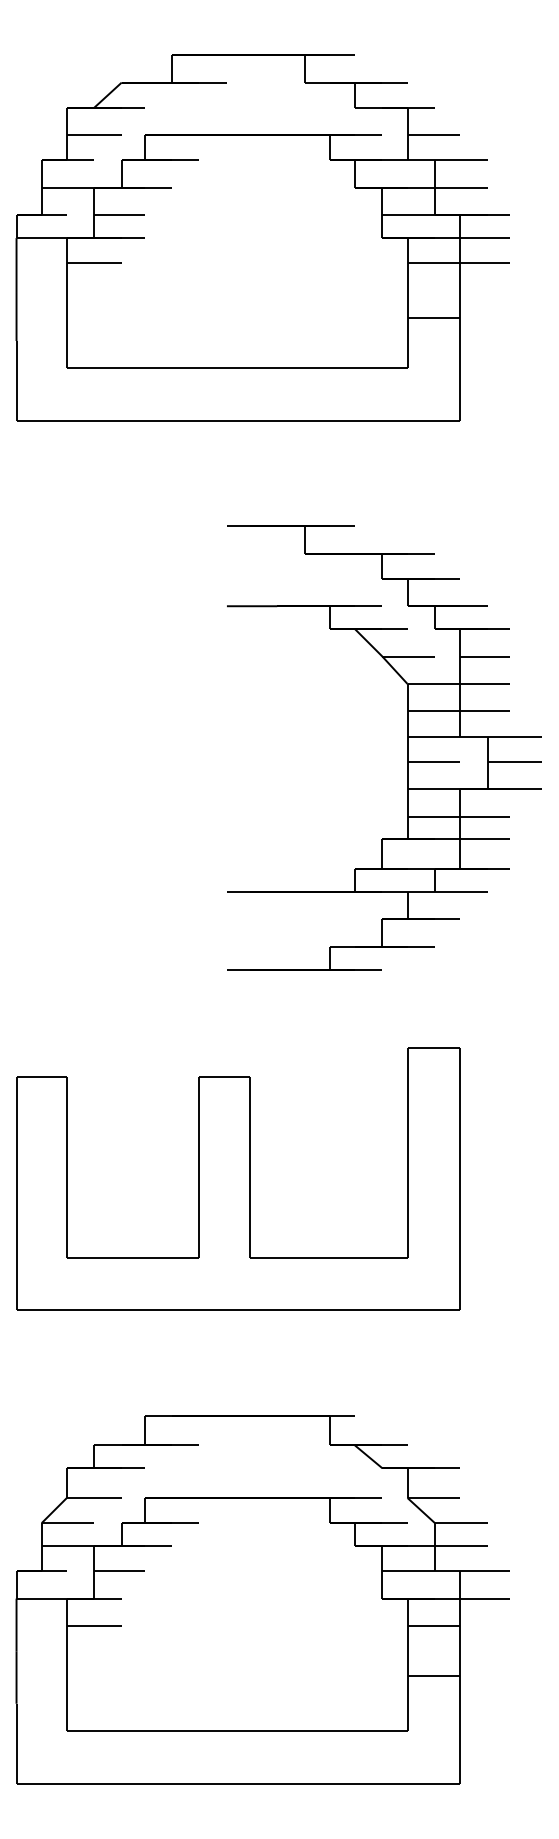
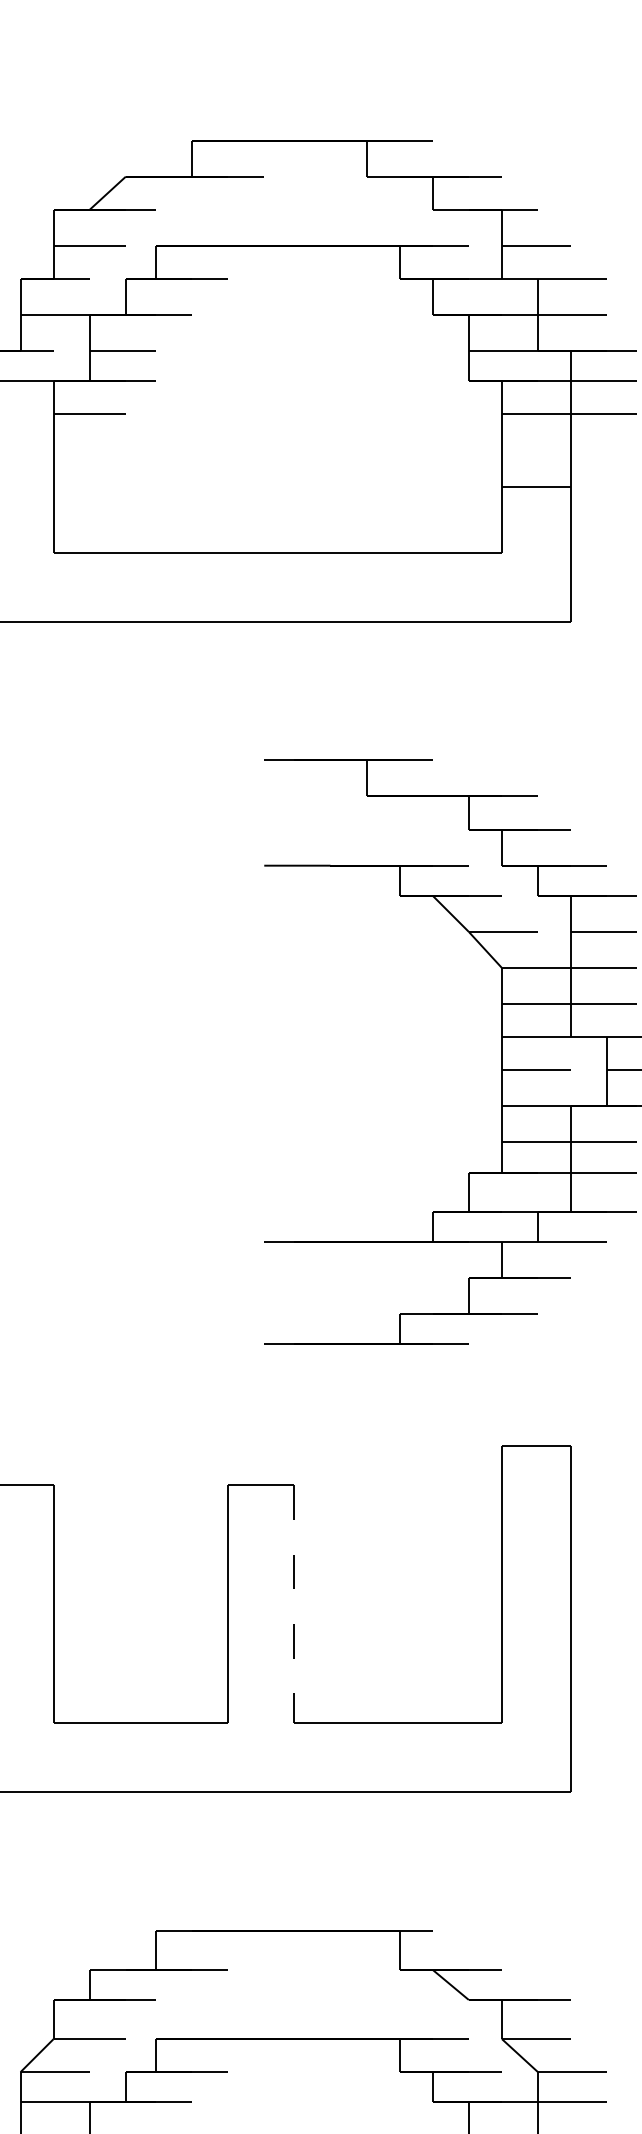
line: (249, 1168) -> (293, 1605), solid -> dashed

